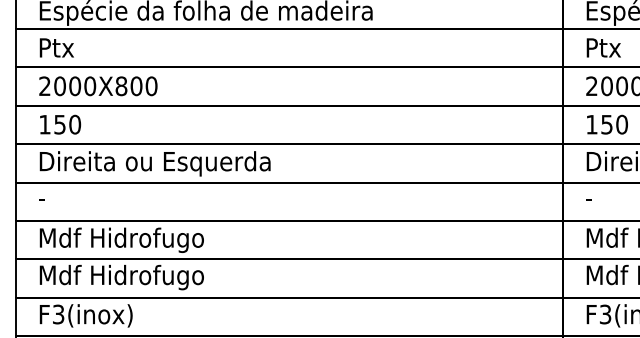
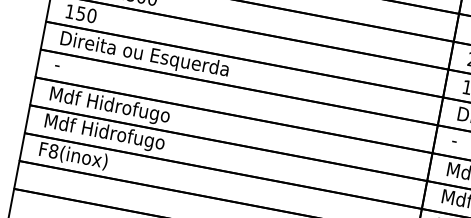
text: (58, 314) -> (53, 151), F3(inox) -> F8(inox)

